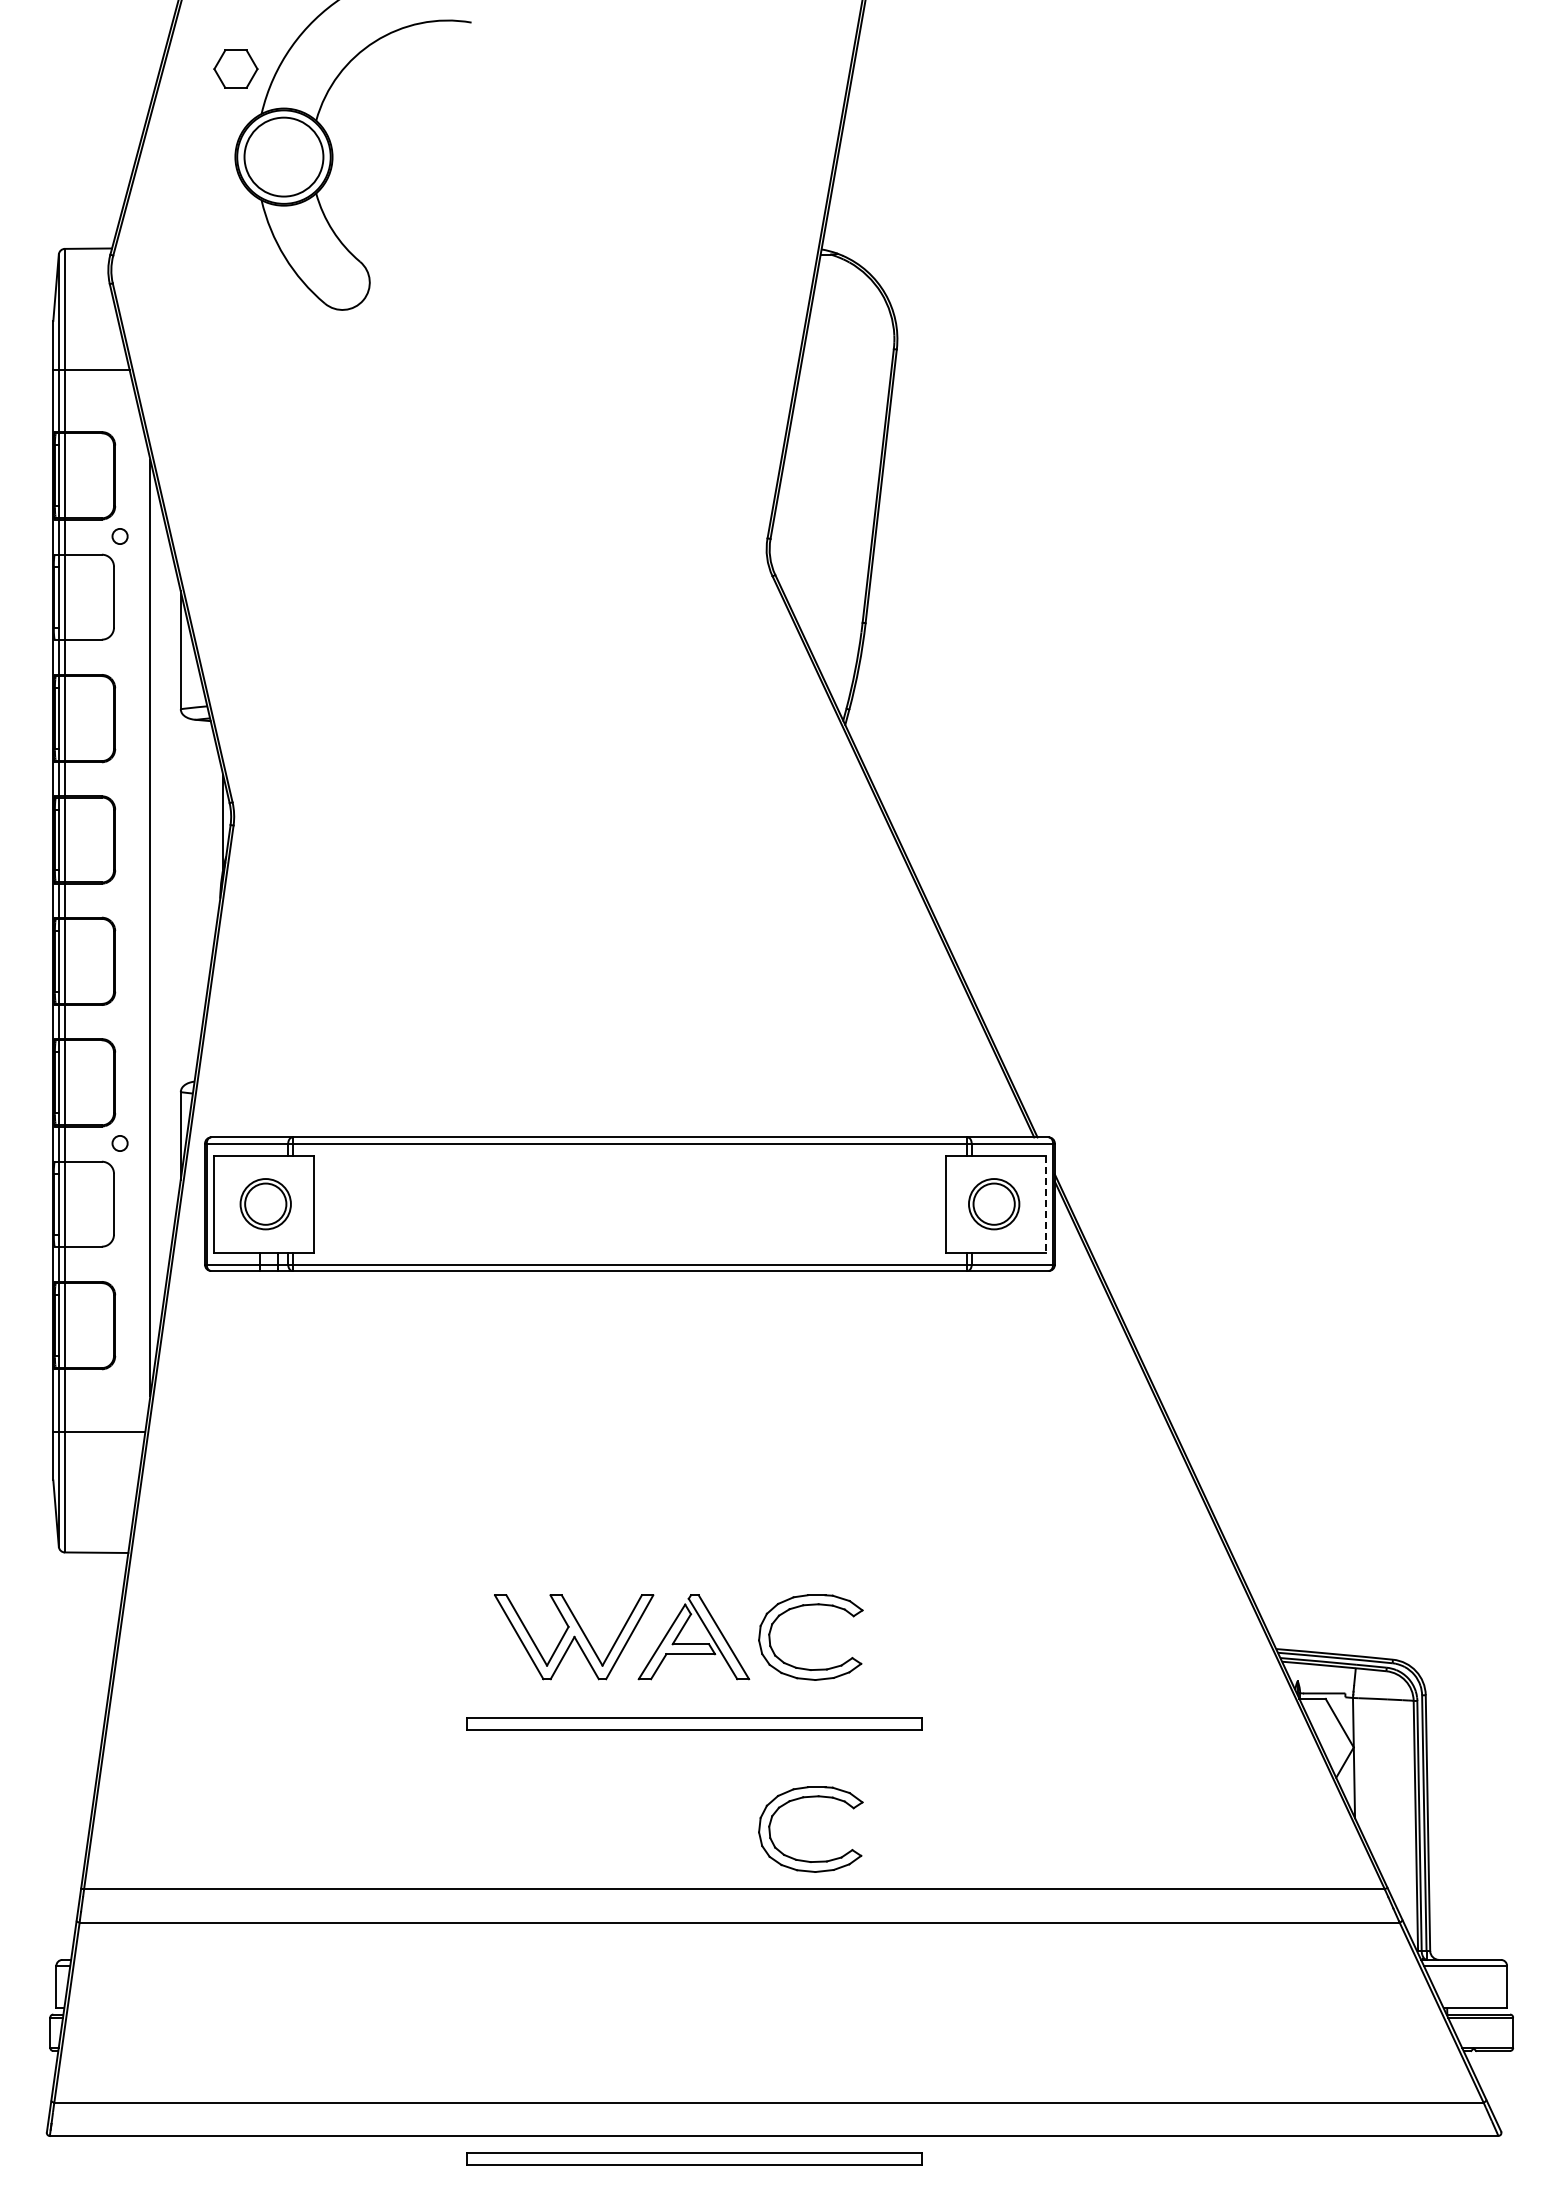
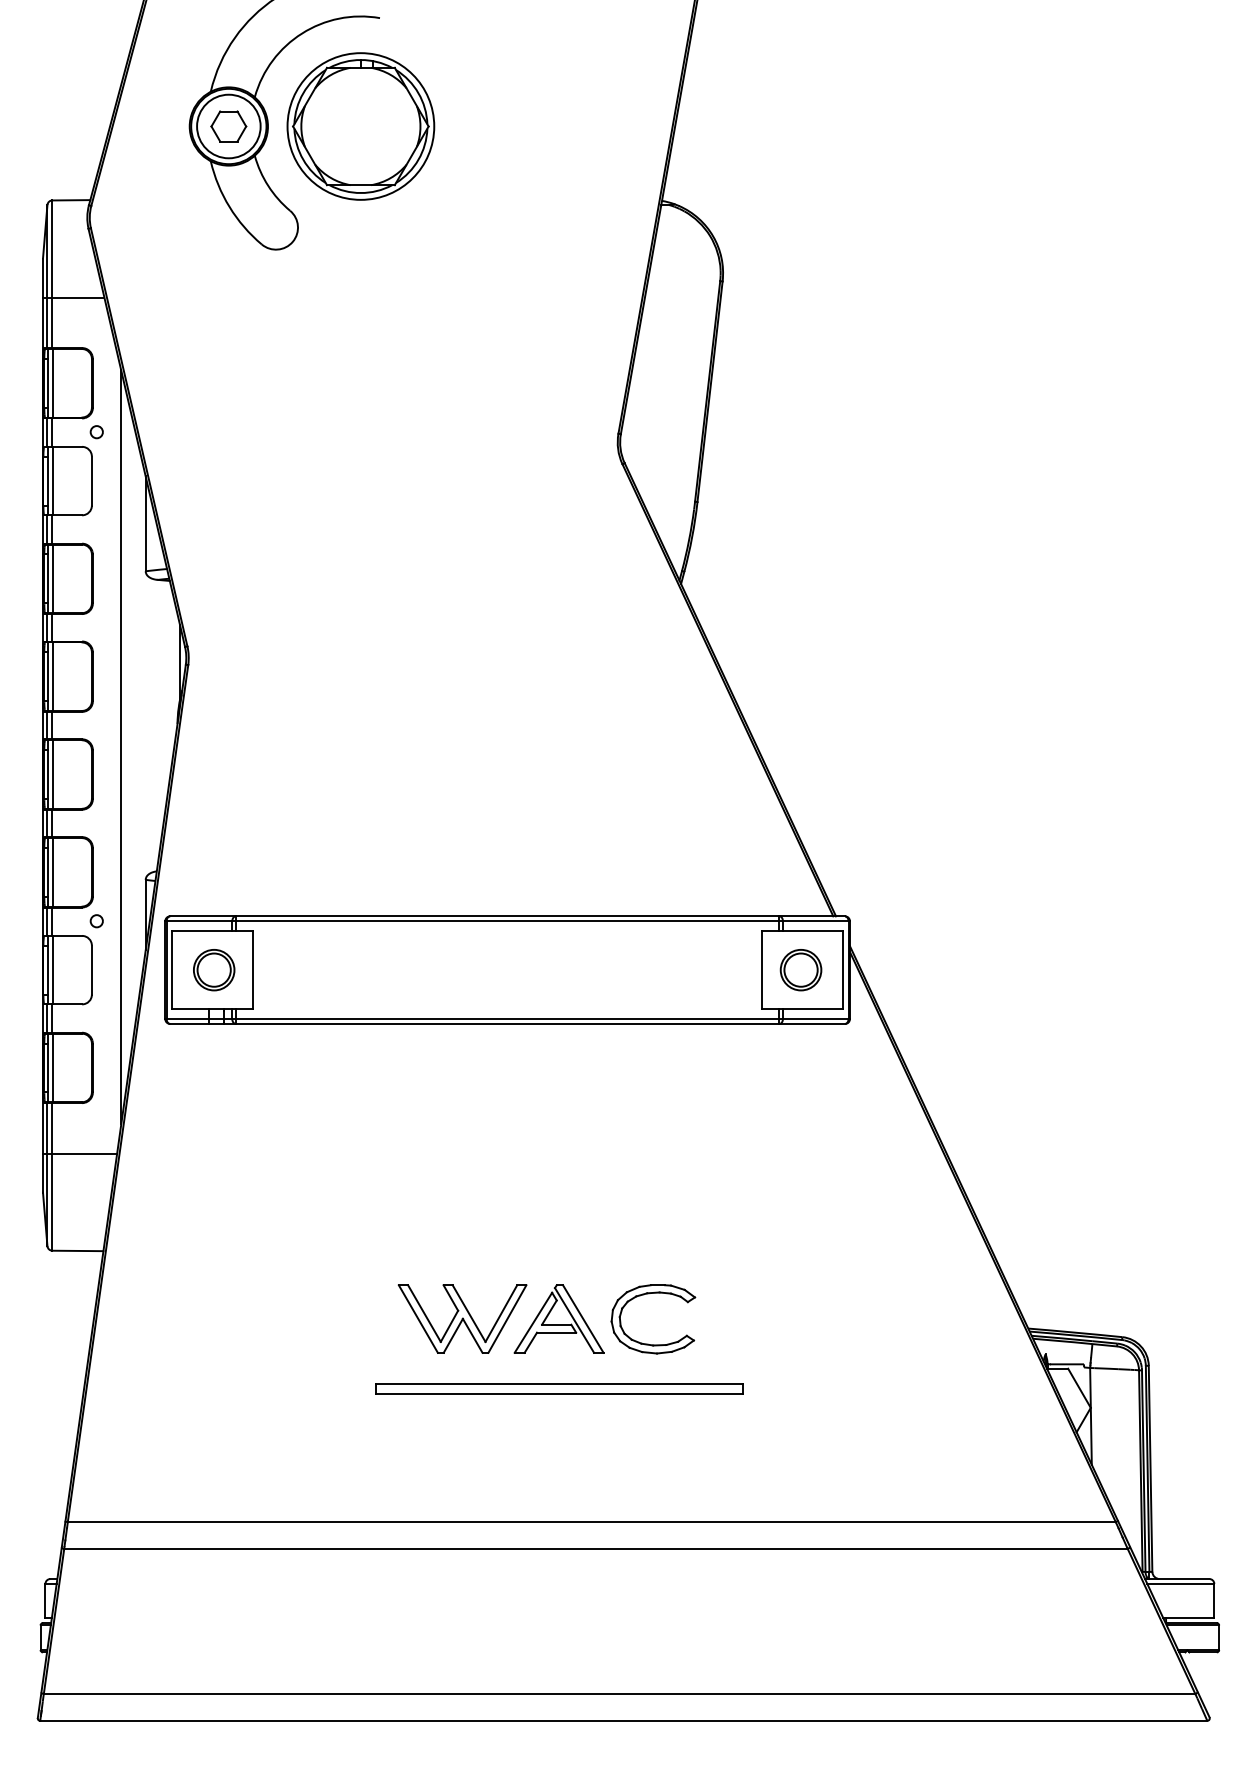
part: (235, 68) -> (228, 126), moved
part: (447, 157) -> (360, 126), added
line: (1046, 1204) -> (843, 970), dashed -> solid
part: (802, 1859) -> (646, 1498), removed
part: (694, 2158) -> (559, 1739), removed

